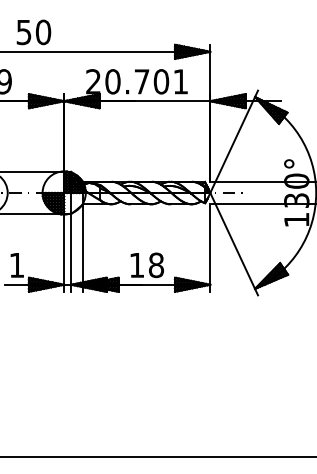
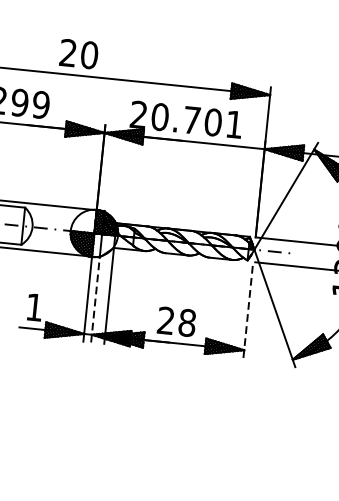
text: (23, 32) -> (67, 53), 50 -> 20
line: (210, 248) -> (248, 310), solid -> dashed
line: (71, 253) -> (95, 300), solid -> dashed
text: (136, 264) -> (165, 319), 18 -> 28

